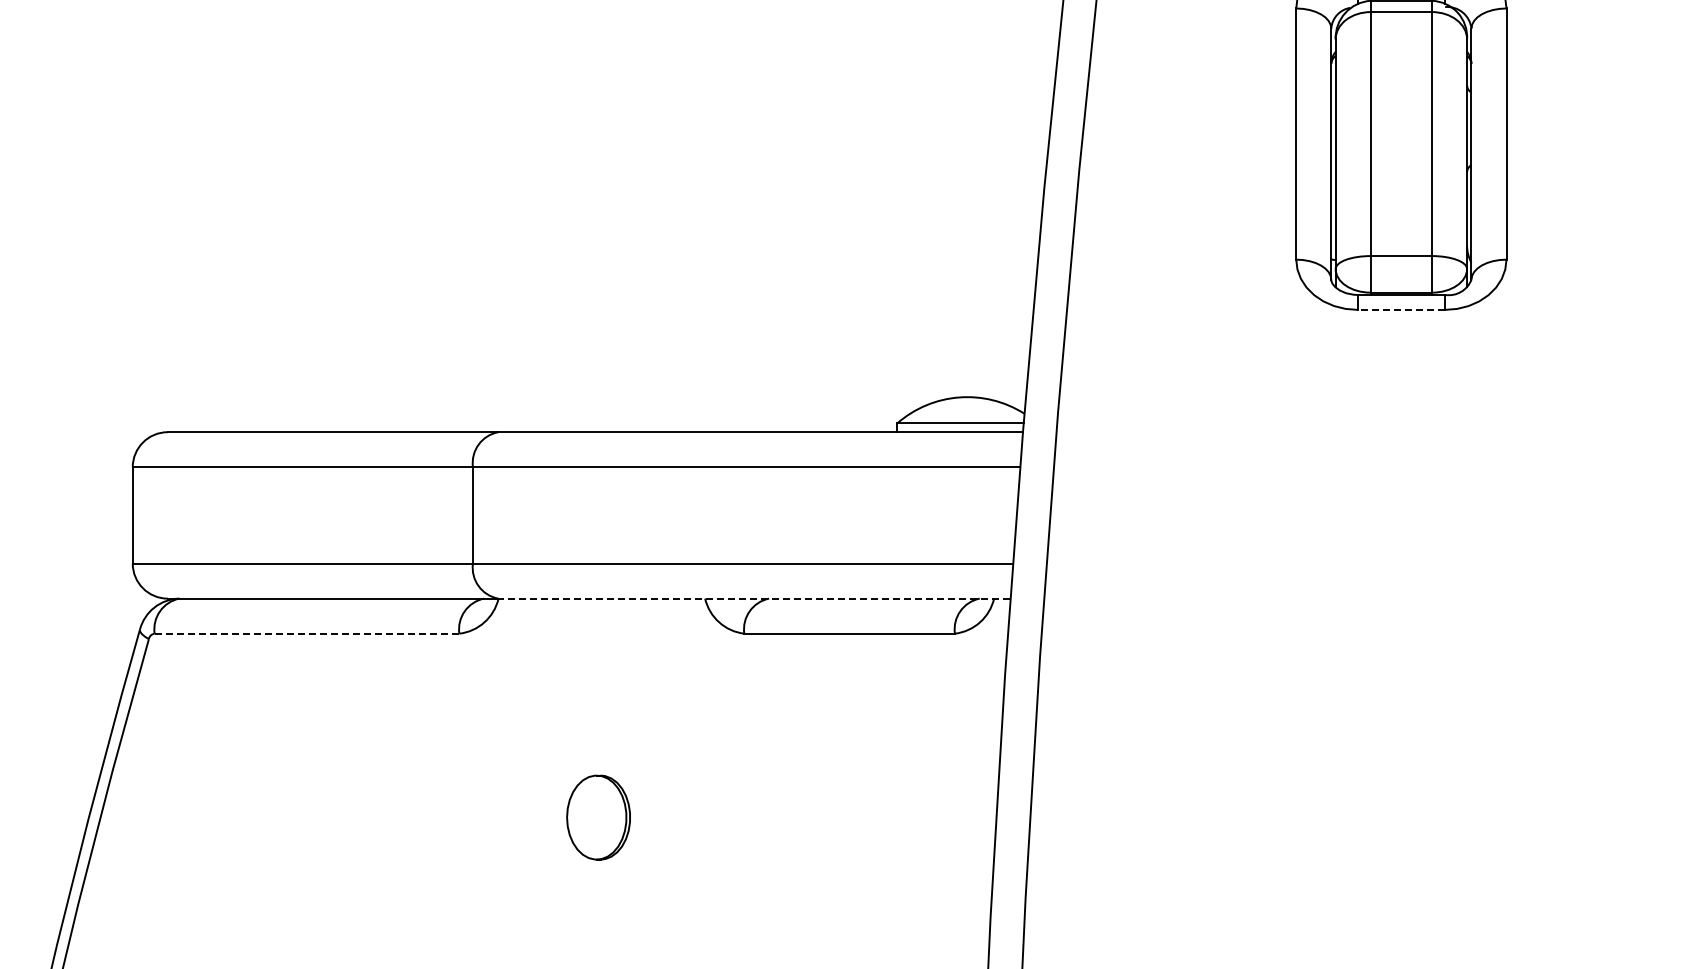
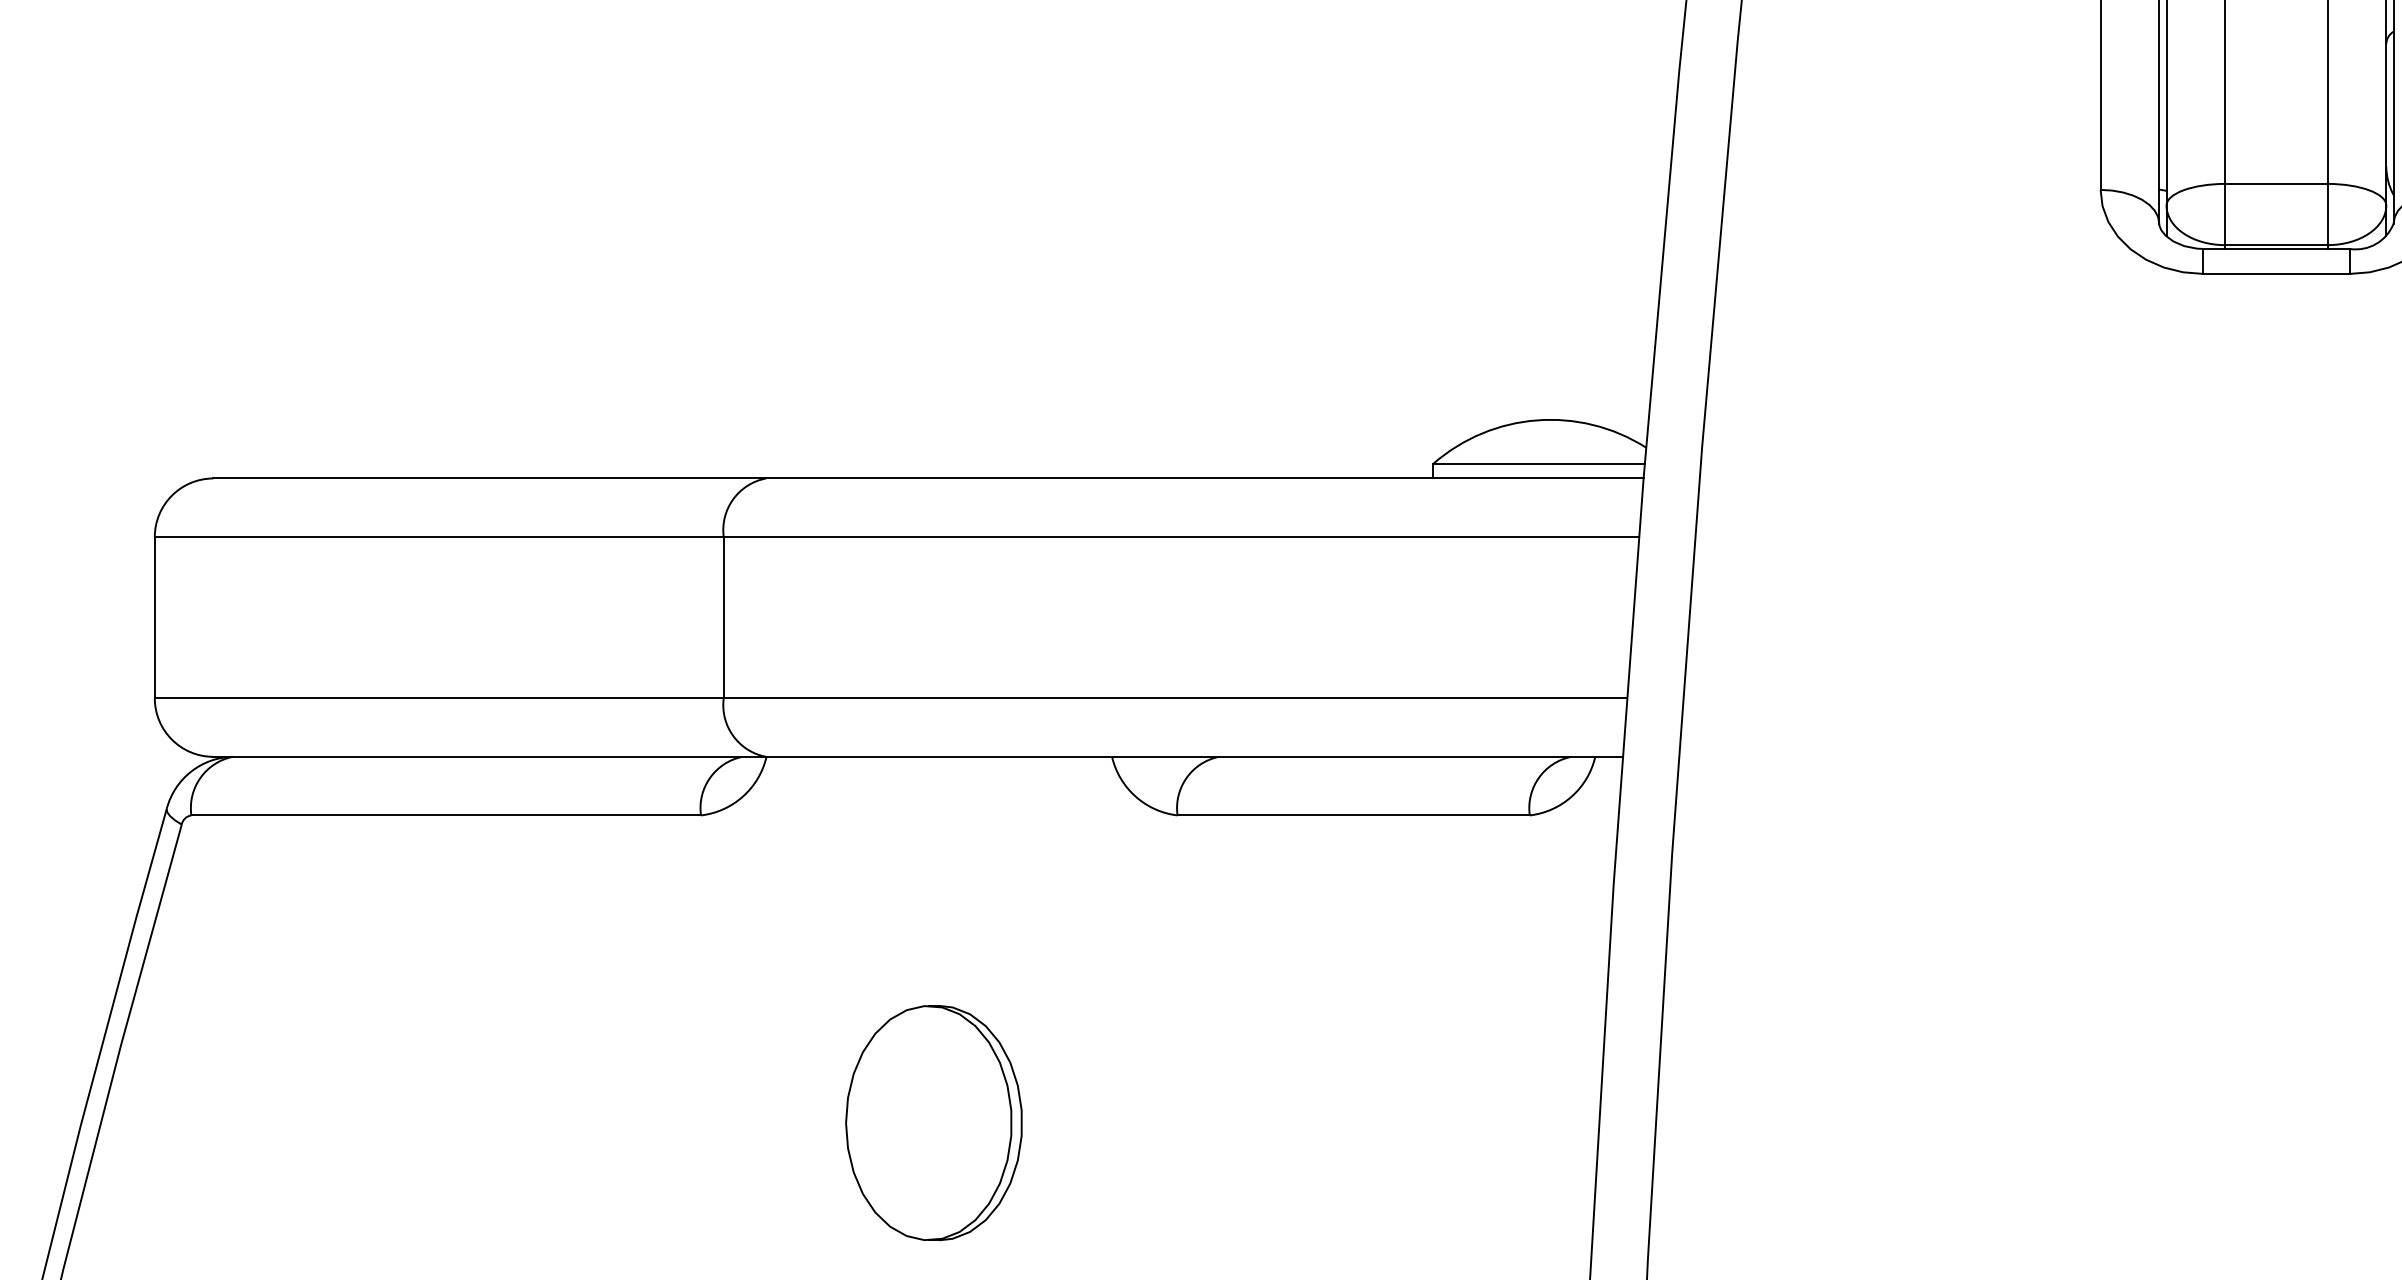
line: (1401, 309) -> (2276, 273), dashed -> solid
line: (753, 598) -> (1192, 756), dashed -> solid
line: (306, 633) -> (445, 815), dashed -> solid
part: (598, 817) -> (933, 1122), size x1.67

